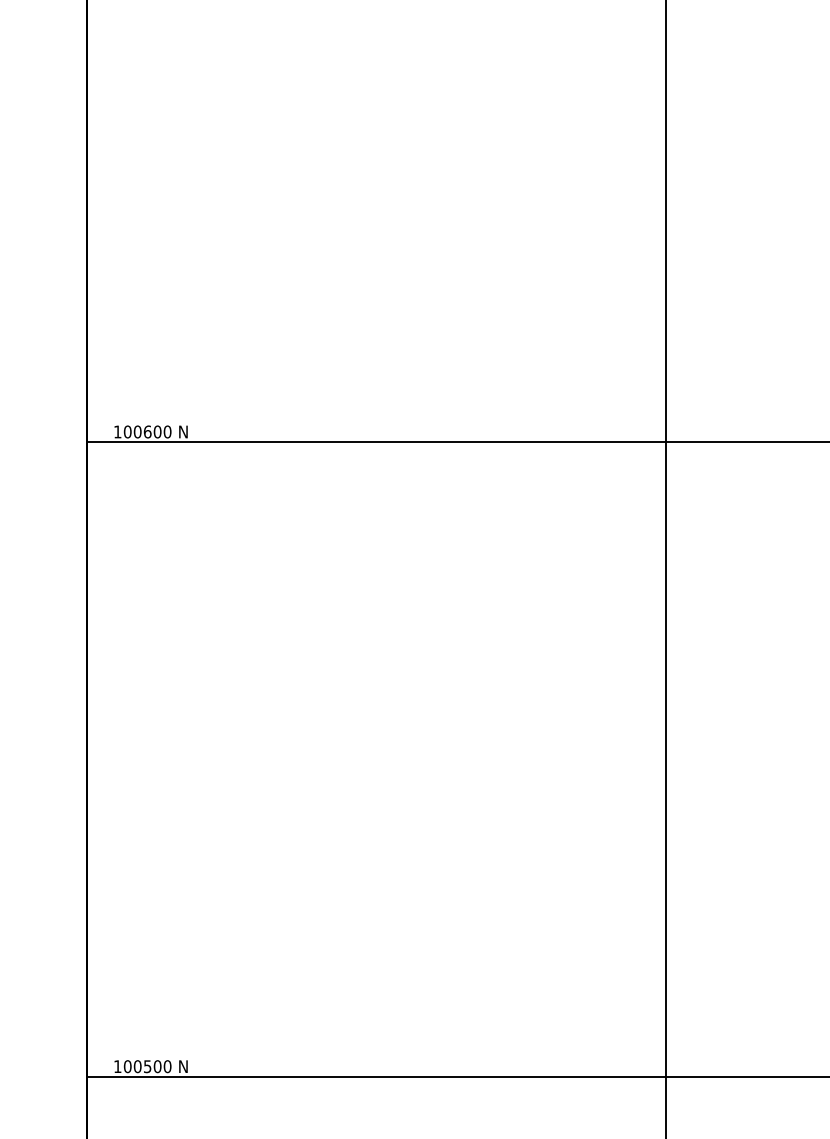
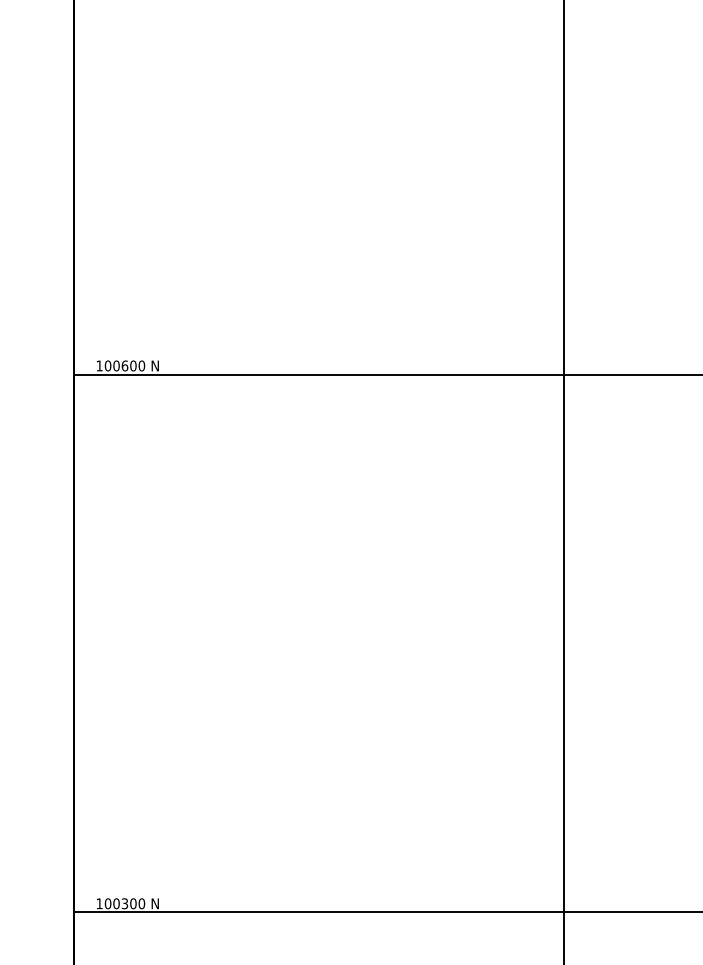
text: (147, 1066) -> (124, 903), 100500 -> 100300

